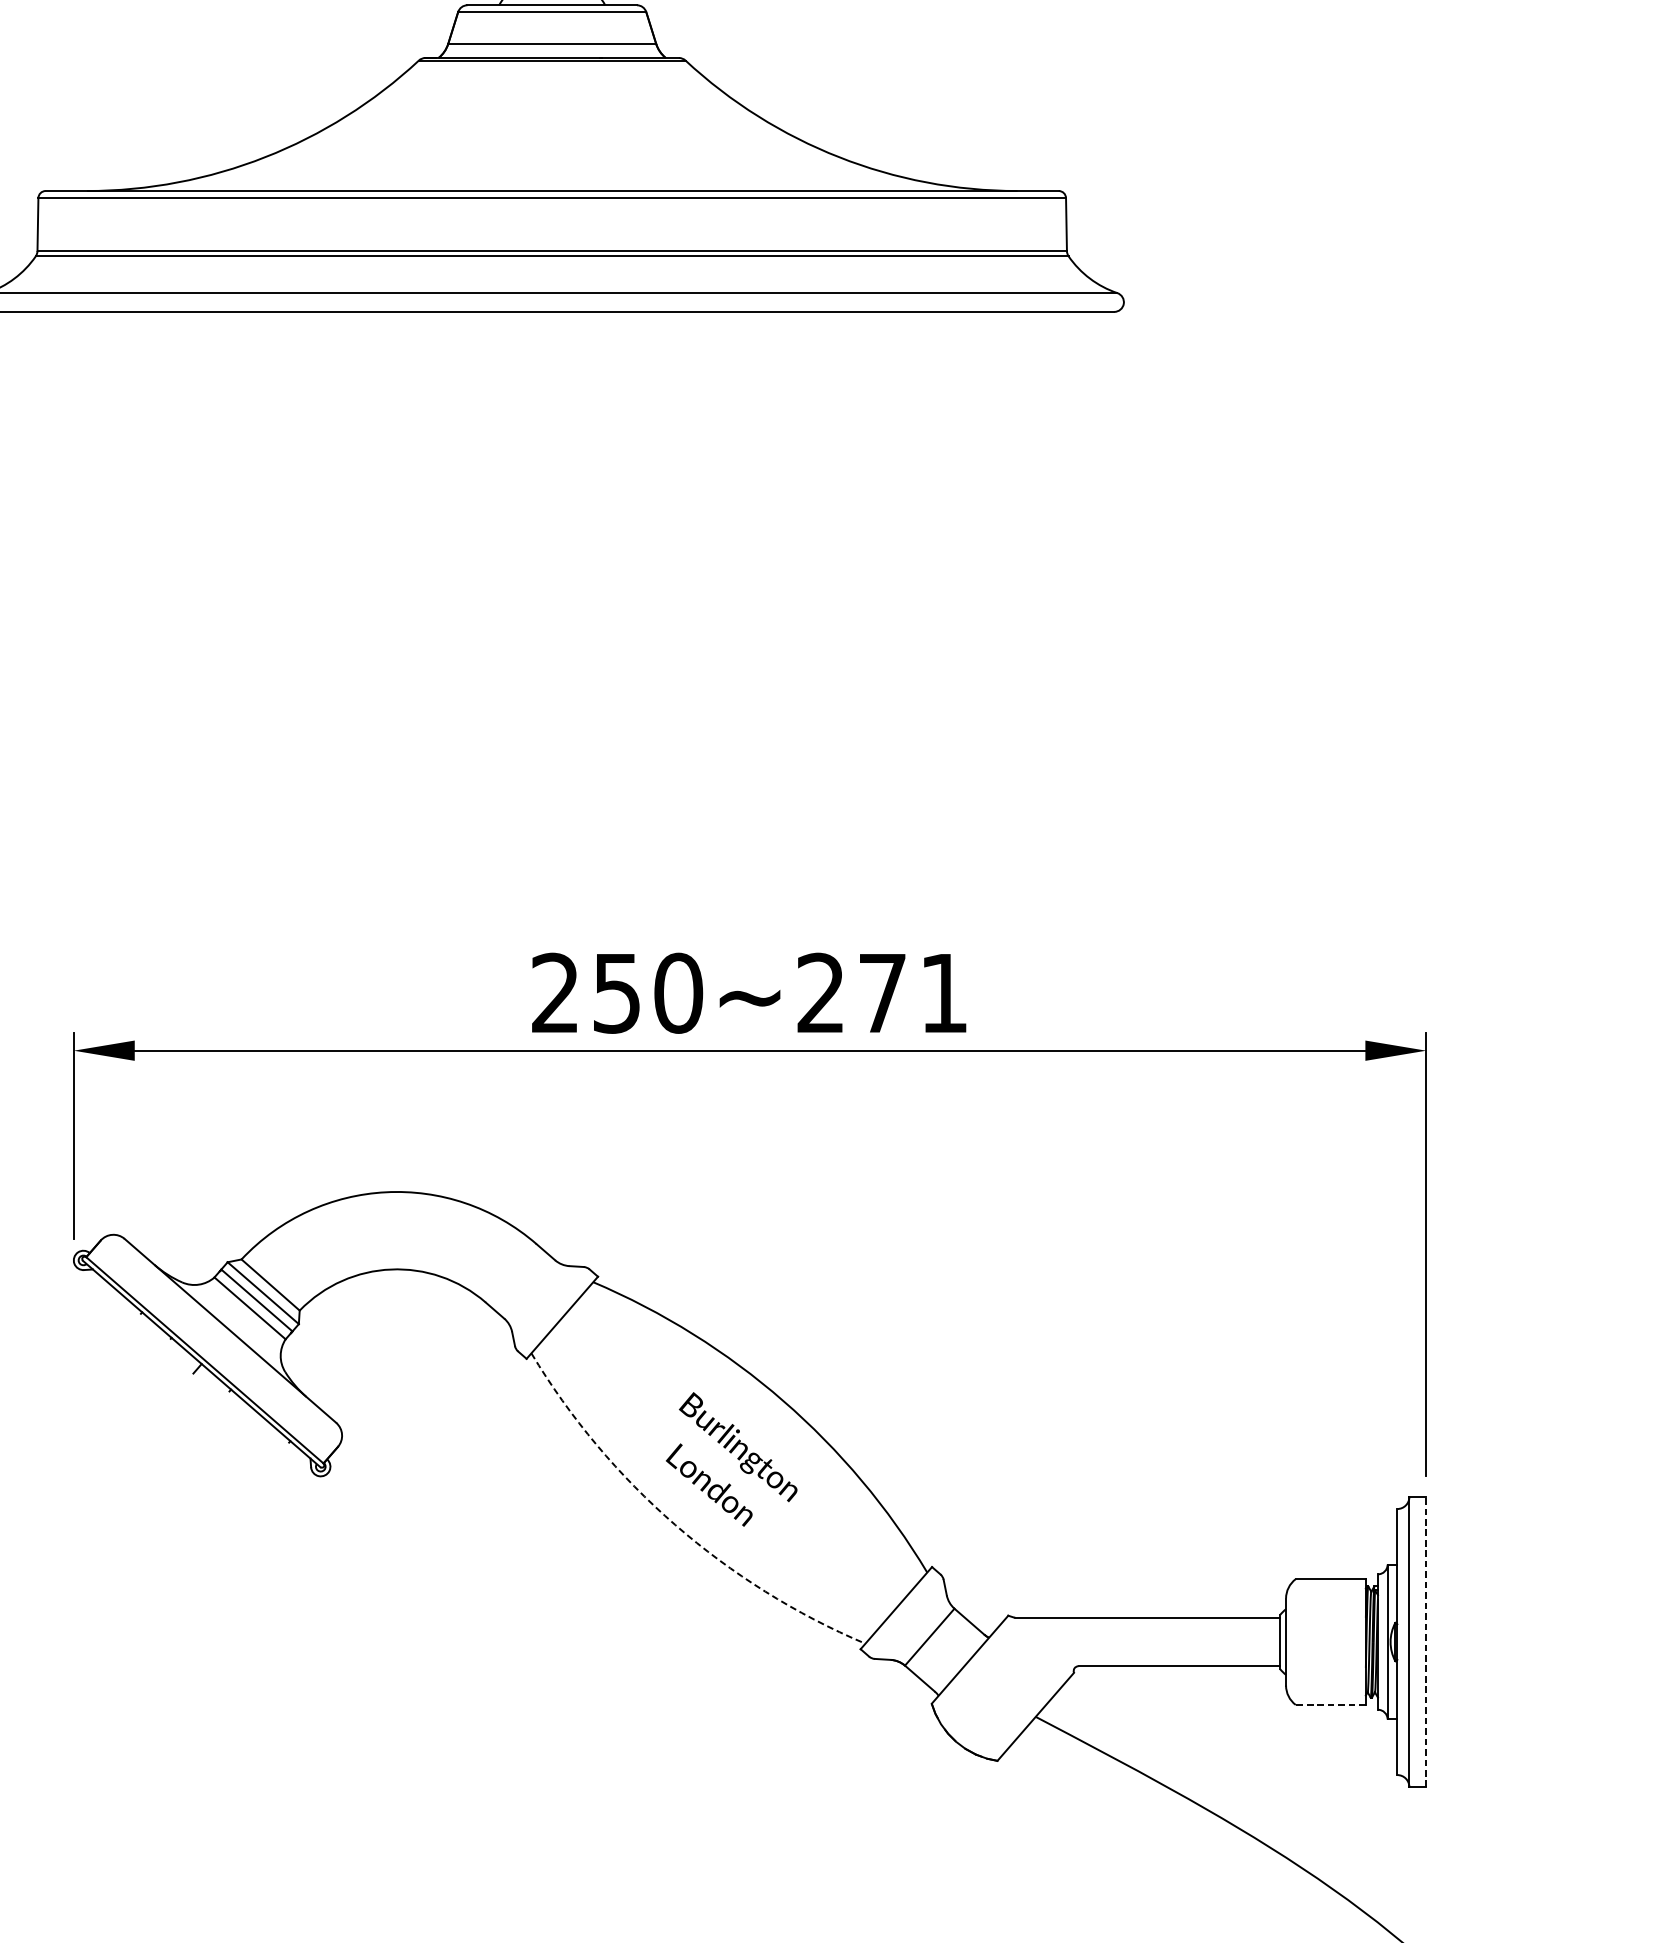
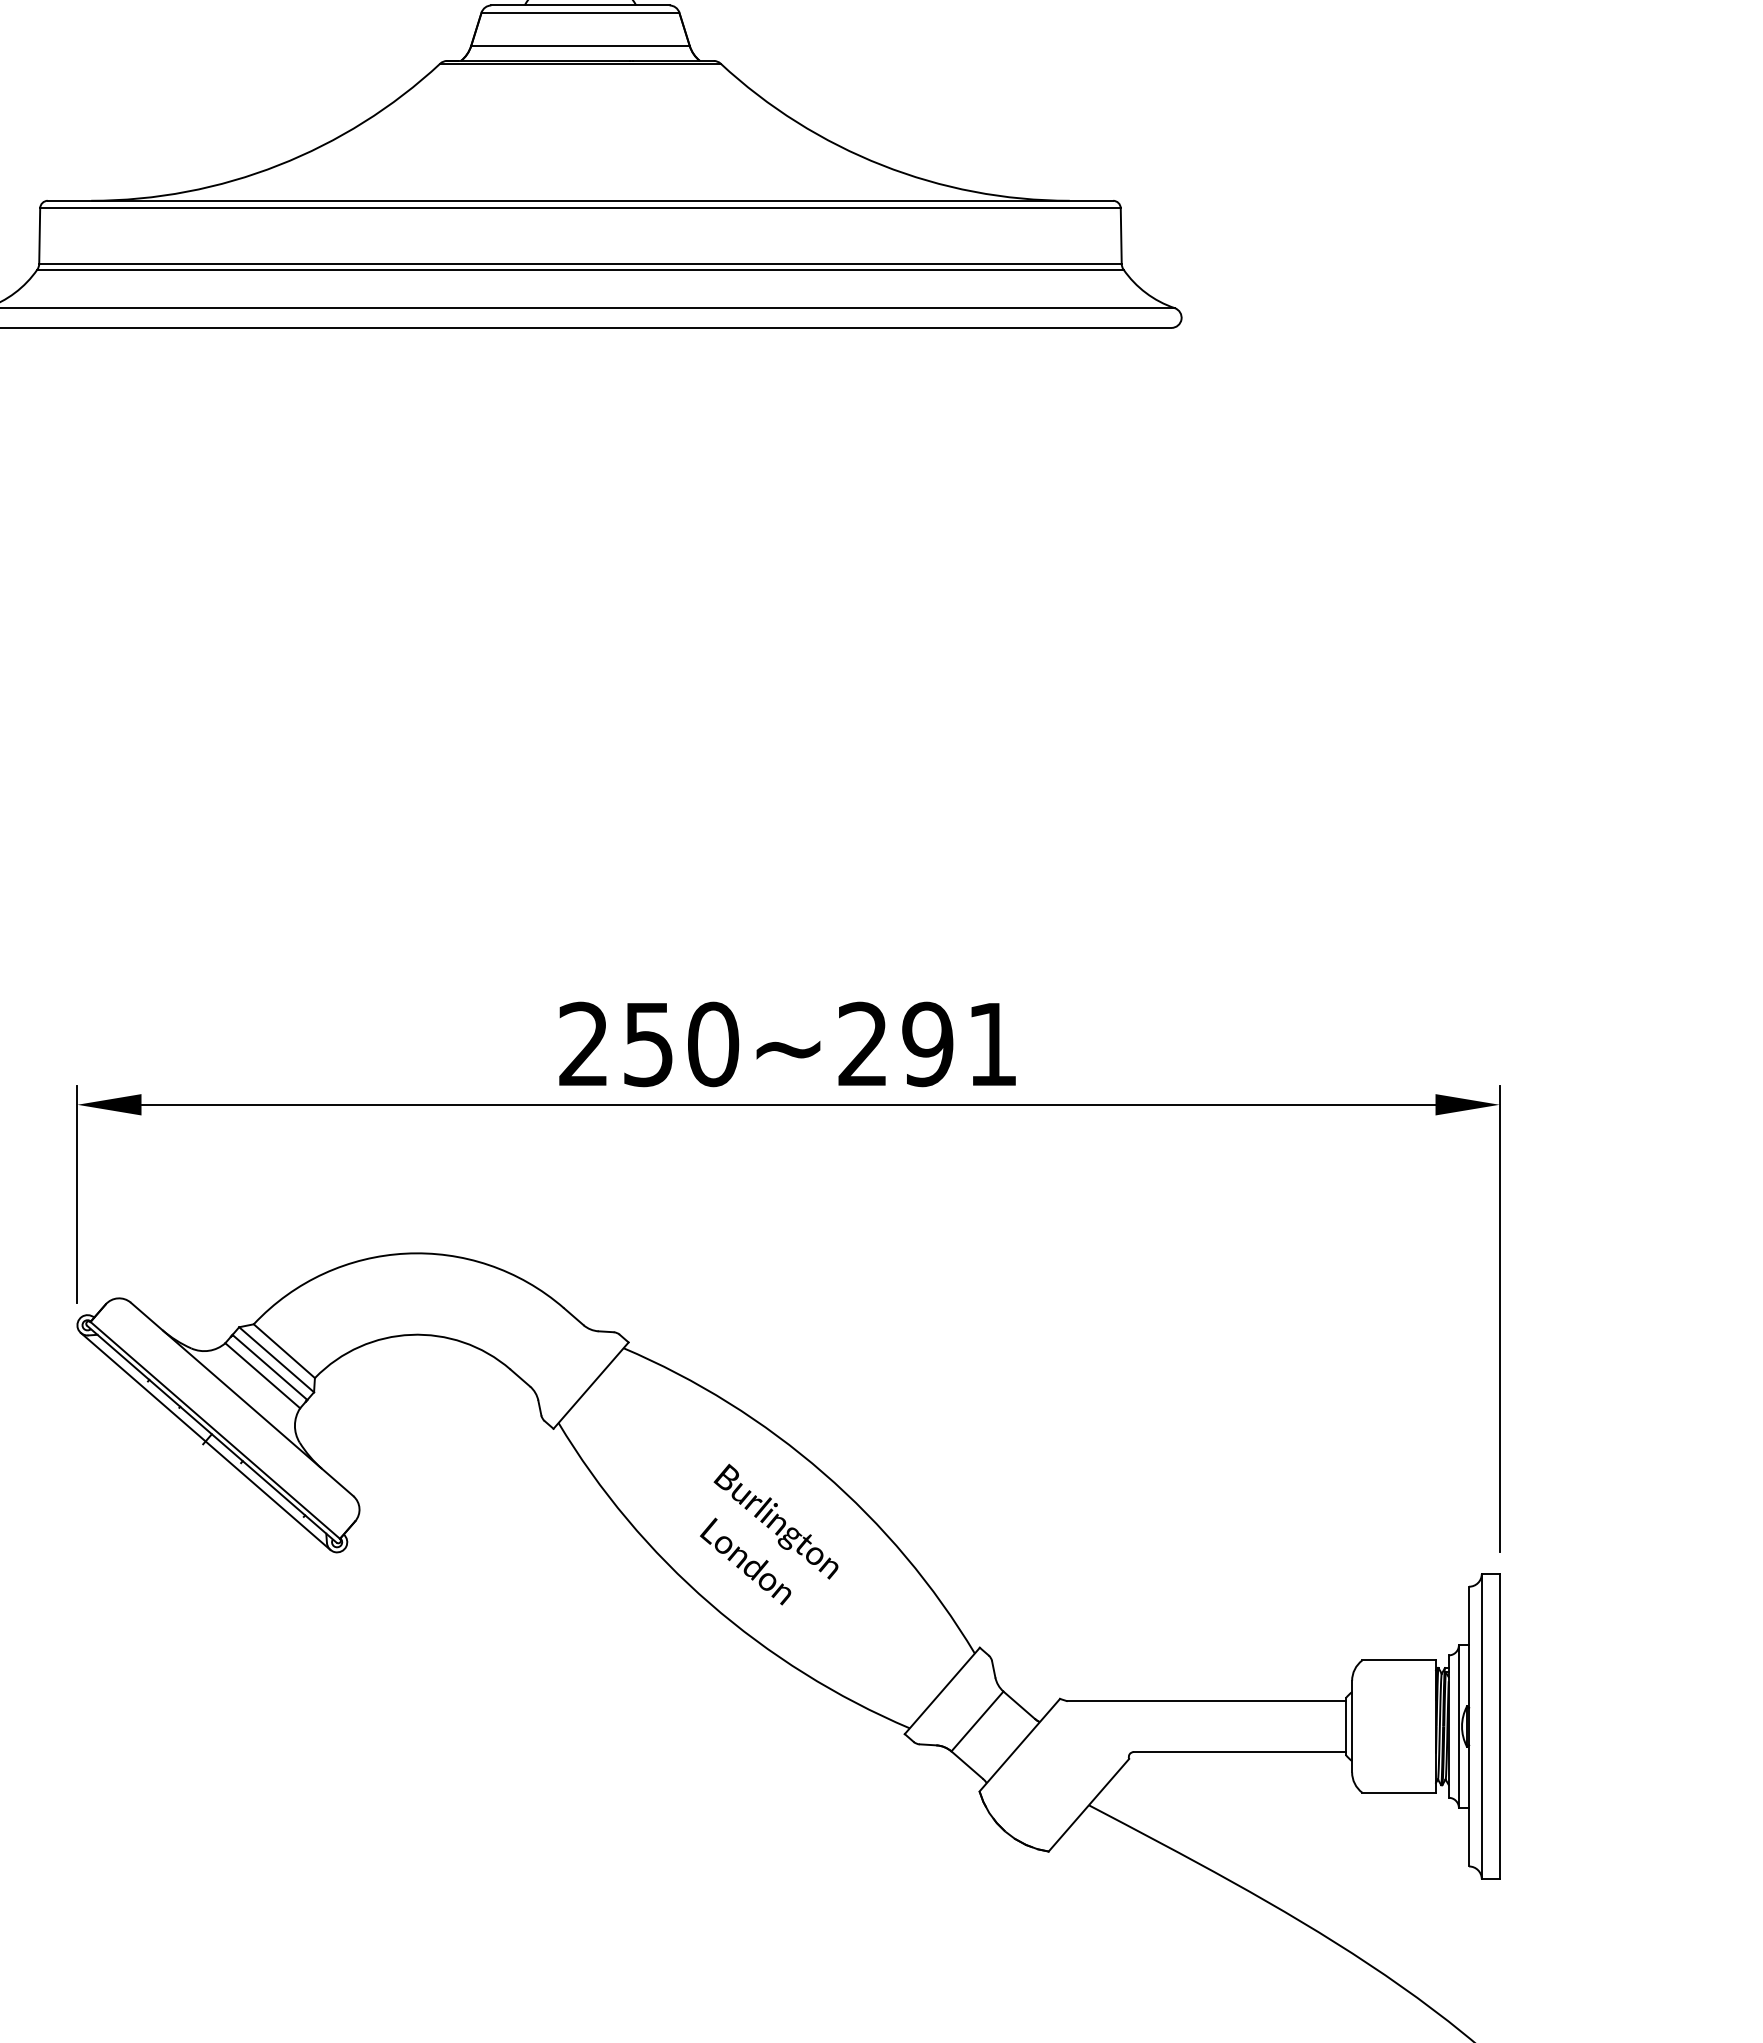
text: (882, 993) -> (927, 1044), 250~271 -> 250~291
line: (195, 1370) -> (205, 1441), added
arc: (674, 1524) -> (709, 1603), dashed -> solid
line: (1426, 1641) -> (1499, 1726), dashed -> solid
line: (1331, 1704) -> (1399, 1792), dashed -> solid

